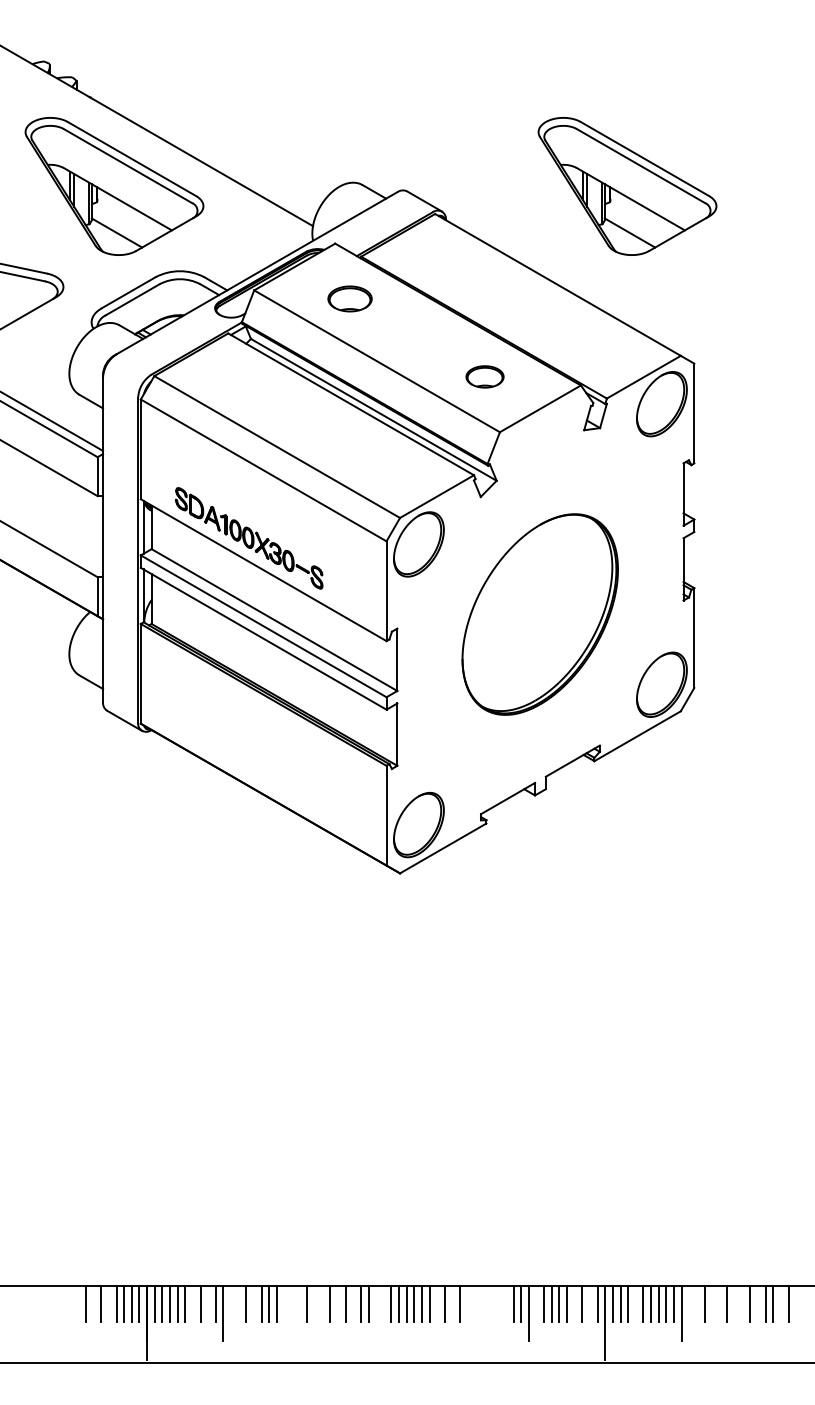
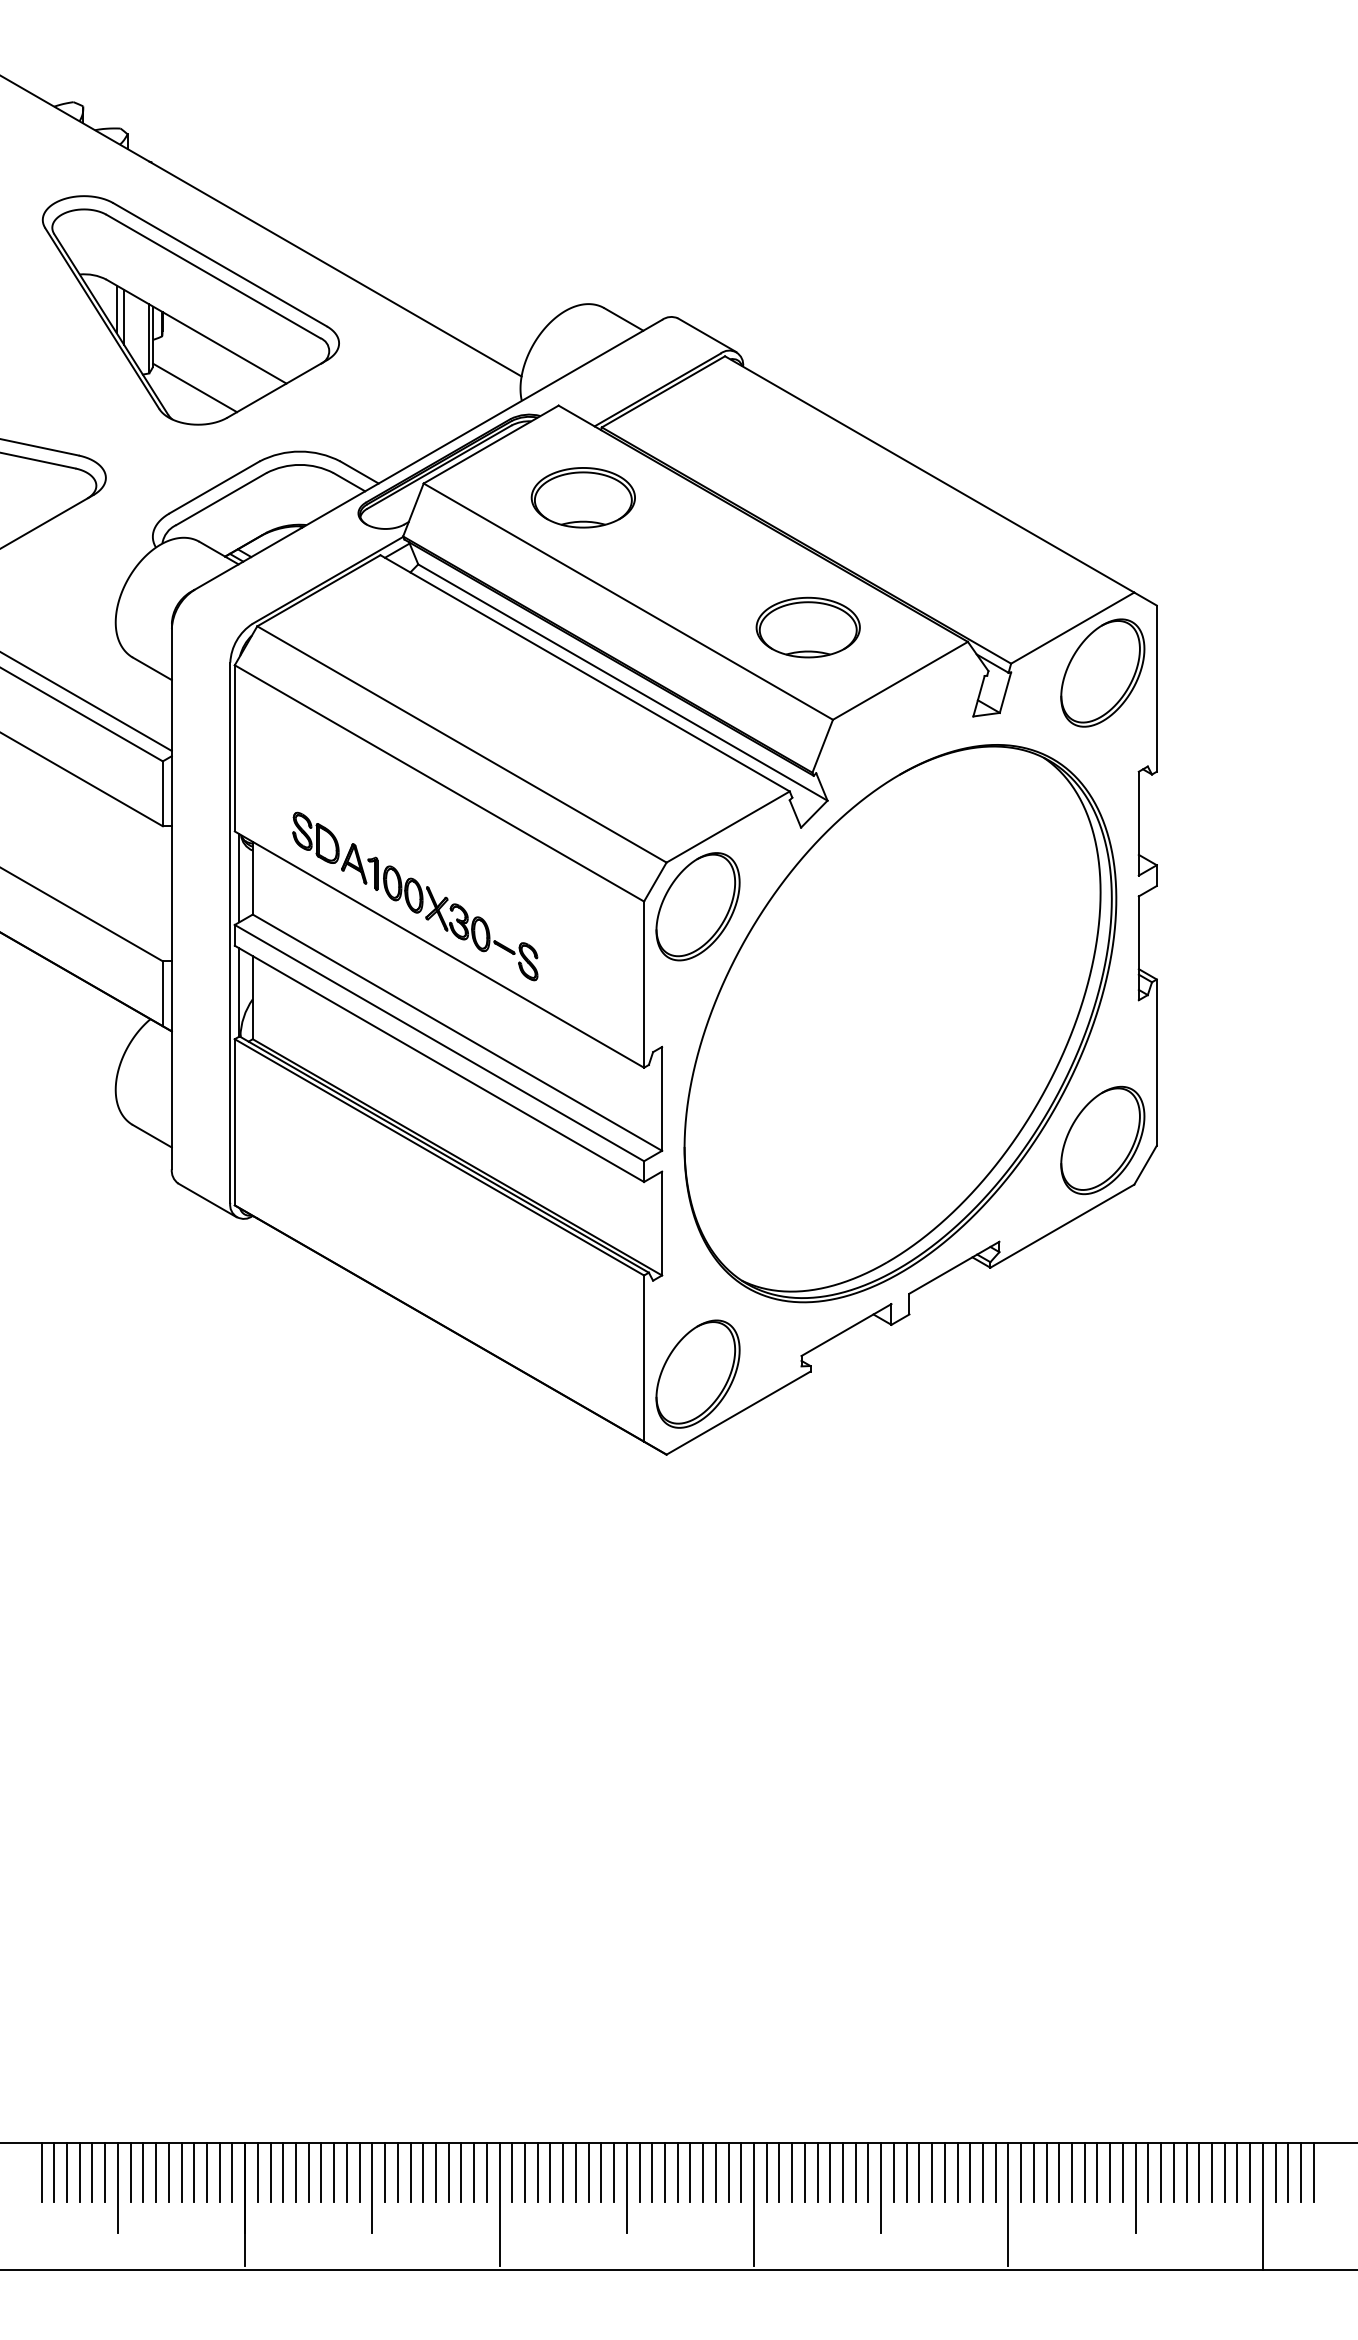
part: (627, 186) -> (1045, 310), removed
part: (349, 298) -> (582, 497), size x1.43
part: (484, 376) -> (807, 626), size x1.67
part: (539, 614) -> (898, 1023), size x1.67
line: (24, 1303) -> (40, 2171), added
line: (32, 1303) -> (54, 2171), added
line: (40, 1303) -> (67, 2171), added
line: (47, 1303) -> (79, 2171), added
line: (55, 1303) -> (92, 2171), added
line: (63, 1303) -> (105, 2171), added
line: (78, 1303) -> (130, 2171), added
line: (93, 1303) -> (155, 2171), added
line: (108, 1303) -> (180, 2171), added
line: (192, 1303) -> (320, 2171), added
line: (208, 1303) -> (347, 2171), added
line: (231, 1303) -> (385, 2171), added
line: (238, 1303) -> (397, 2171), added
line: (253, 1303) -> (422, 2171), added
line: (284, 1303) -> (474, 2171), added
line: (292, 1303) -> (487, 2171), added
line: (315, 1303) -> (525, 2171), added
line: (322, 1303) -> (537, 2171), added
line: (337, 1303) -> (562, 2171), added
line: (353, 1303) -> (589, 2171), added
line: (383, 1303) -> (639, 2171), added
line: (437, 1303) -> (728, 2171), added
line: (467, 1303) -> (778, 2171), added
line: (475, 1303) -> (792, 2171), added
line: (483, 1303) -> (805, 2171), added
line: (490, 1303) -> (817, 2171), added
line: (498, 1303) -> (830, 2171), added
line: (505, 1303) -> (842, 2171), added
line: (536, 1303) -> (893, 2171), added
line: (574, 1303) -> (957, 2171), added
line: (589, 1303) -> (982, 2171), added
line: (635, 1303) -> (1058, 2171), added
line: (689, 1303) -> (1148, 2171), added
line: (696, 1303) -> (1160, 2171), added
line: (712, 1303) -> (1187, 2171), added
line: (719, 1303) -> (1198, 2171), added
line: (735, 1303) -> (1225, 2171), added
line: (742, 1303) -> (1237, 2171), added
line: (780, 1303) -> (1300, 2171), added
line: (70, 1313) -> (117, 2187), added
line: (376, 1313) -> (627, 2187), added
line: (299, 1323) -> (499, 2204), added
line: (452, 1323) -> (753, 2204), added
line: (757, 1324) -> (1262, 2206), added

